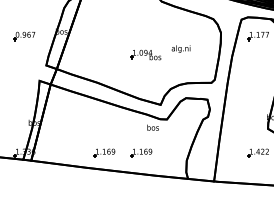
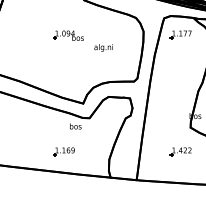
part: (145, 54) -> (68, 35), moved
part: (104, 152) -> (27, 151), removed

